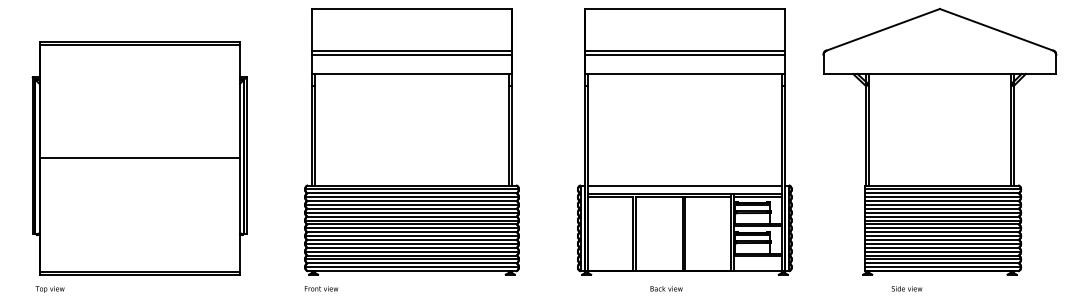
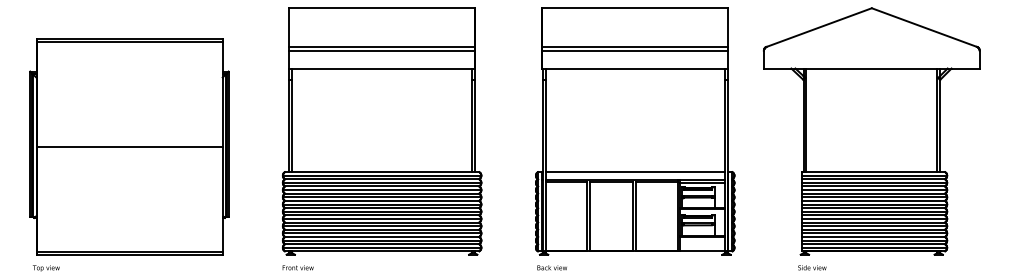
text: (665, 288) -> (551, 267), moved
text: (907, 288) -> (812, 267), moved

